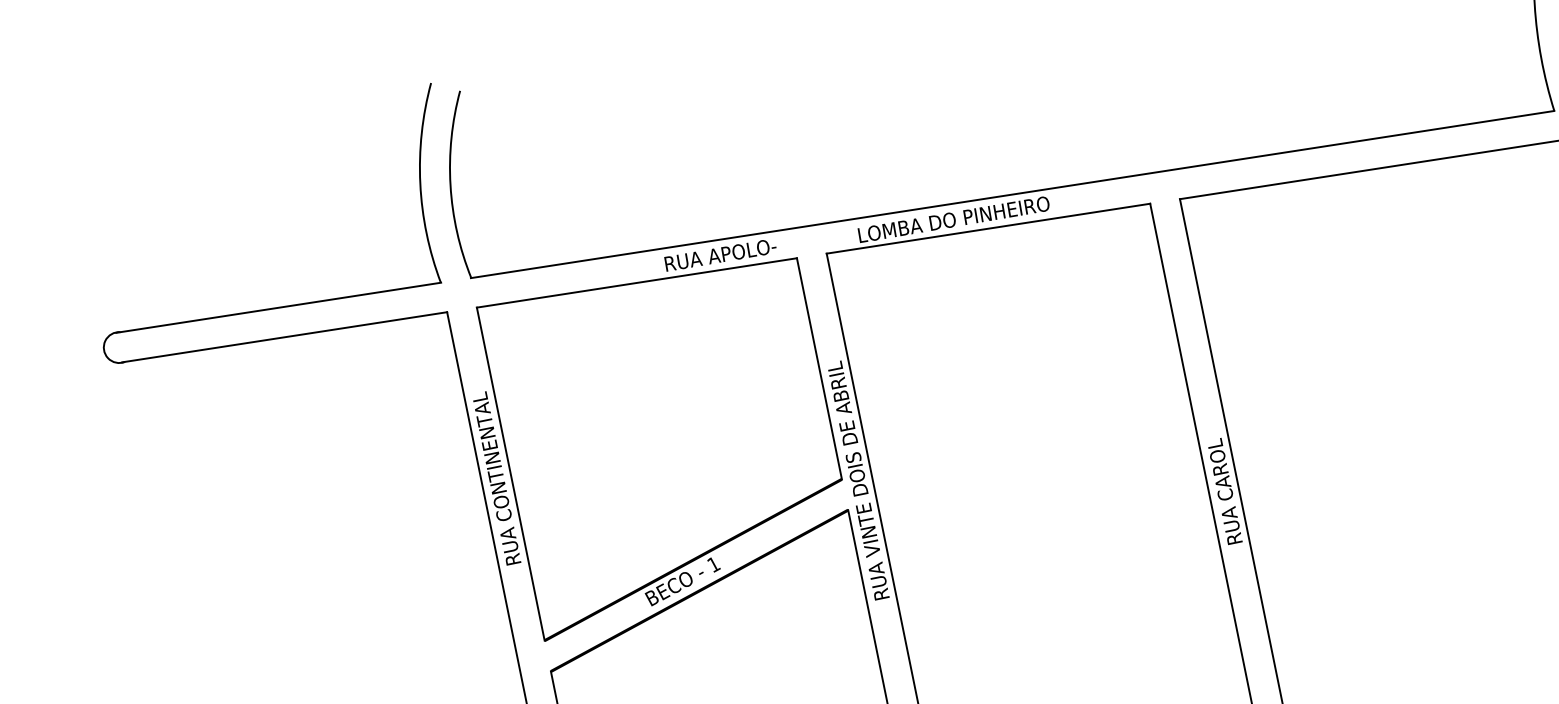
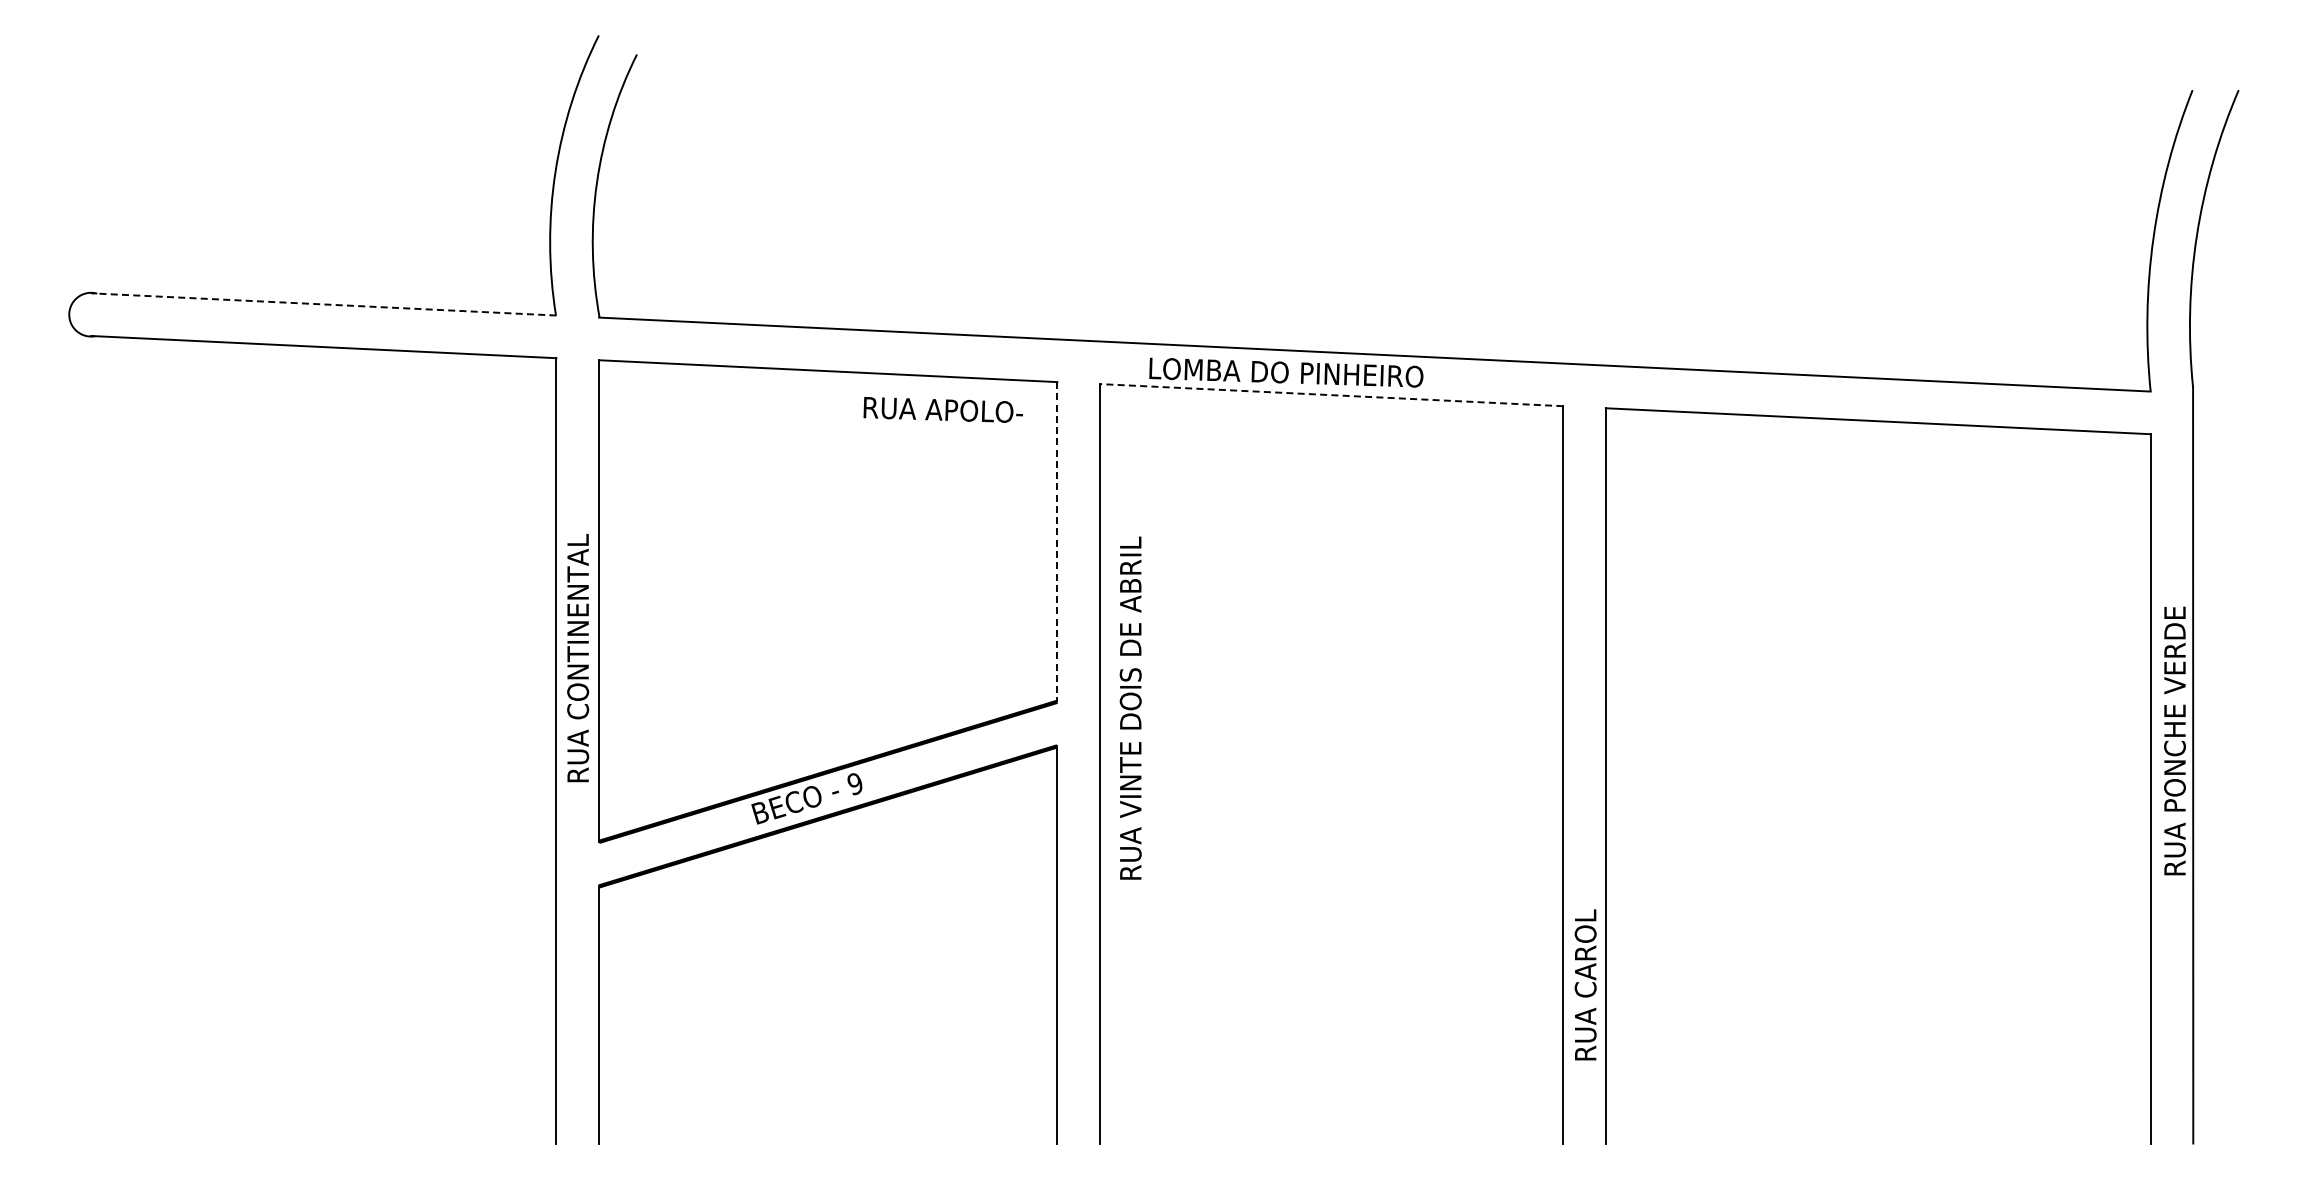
line: (988, 228) -> (1331, 395), solid -> dashed
text: (719, 254) -> (942, 409), moved
line: (278, 307) -> (323, 304), solid -> dashed
line: (819, 368) -> (1057, 541), solid -> dashed
text: (496, 478) -> (578, 658), moved
text: (858, 480) -> (1130, 707), moved
text: (1224, 491) -> (1585, 984), moved
text: (713, 564) -> (855, 784), 1 -> 9

